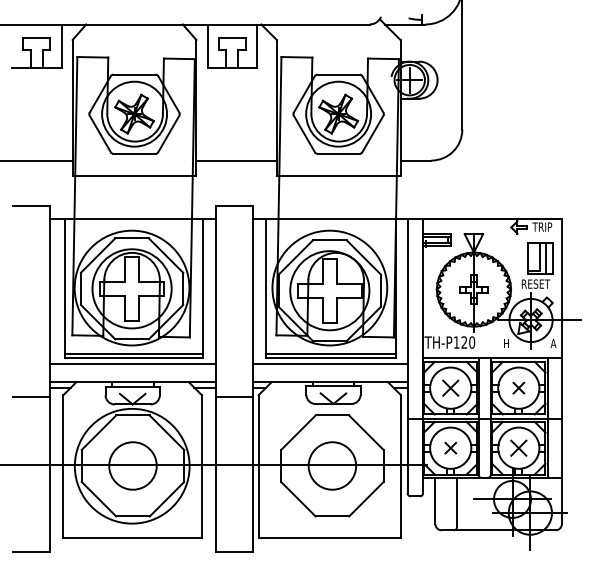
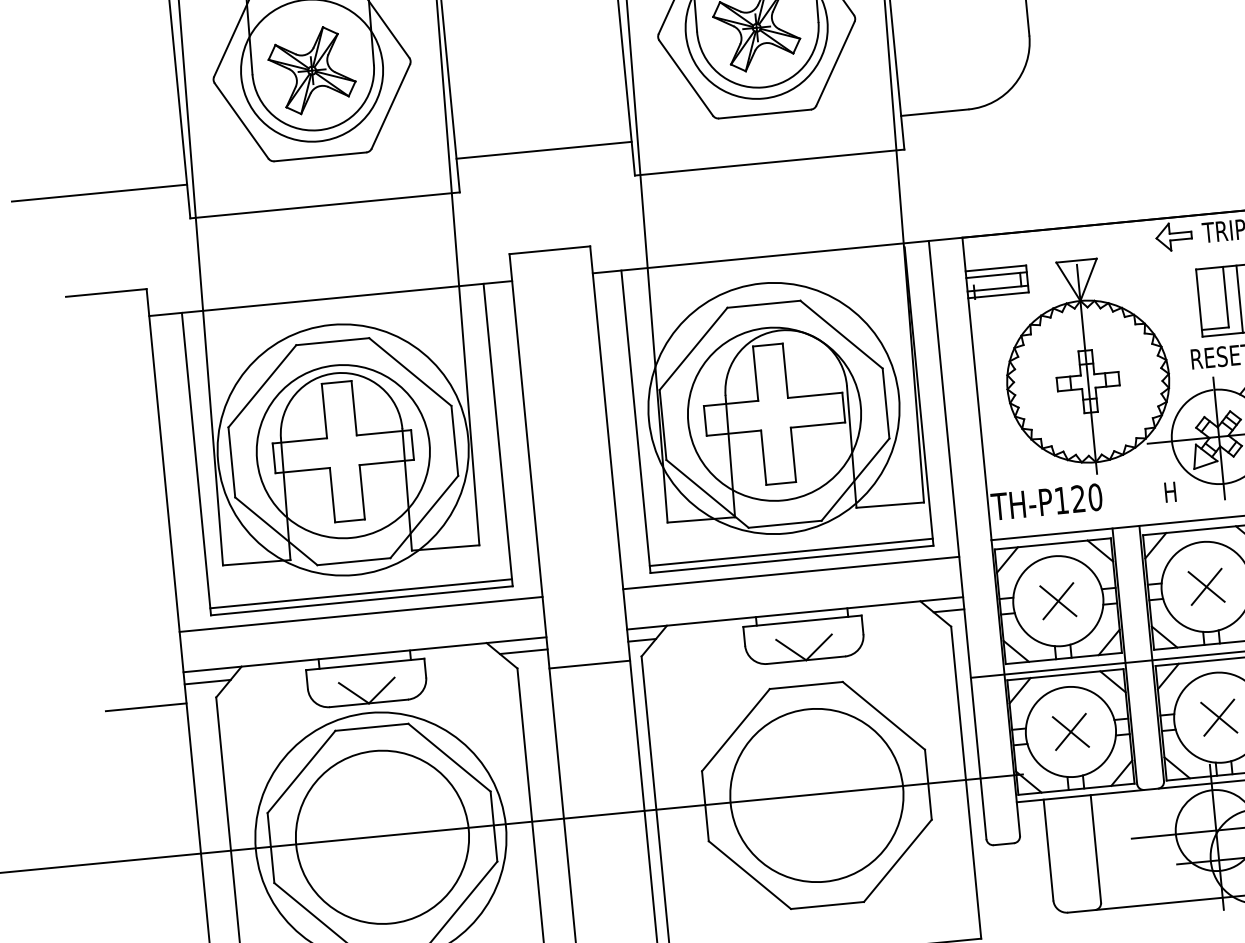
part: (518, 387) -> (1205, 585), size x1.43
part: (450, 447) -> (1070, 730), size x1.43
circle: (132, 465) -> (381, 836), size x1.67
circle: (331, 465) -> (814, 794), size x1.67

